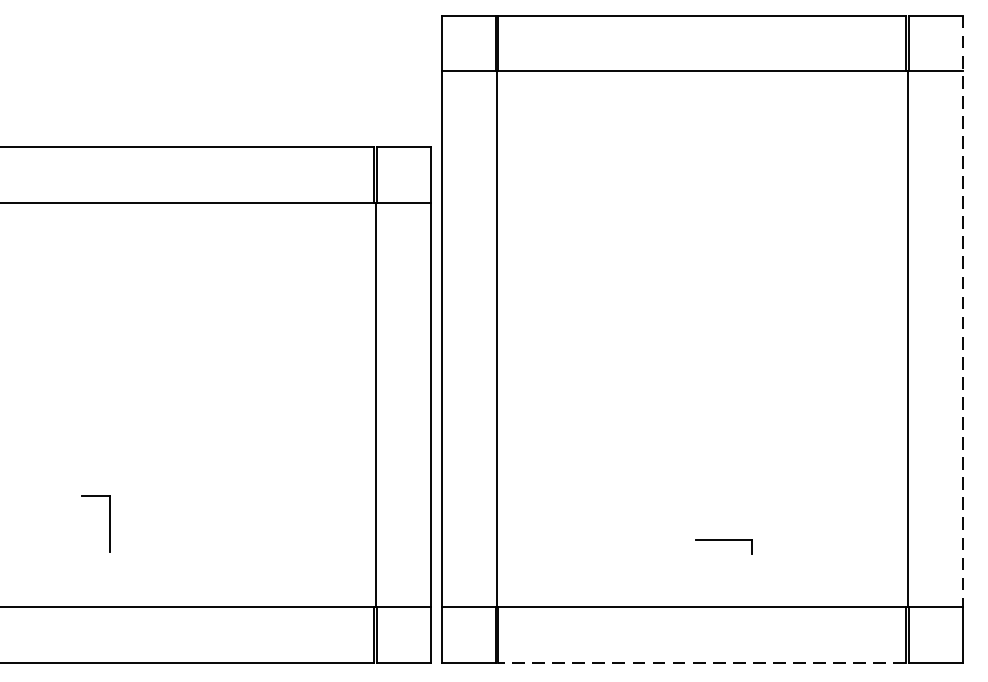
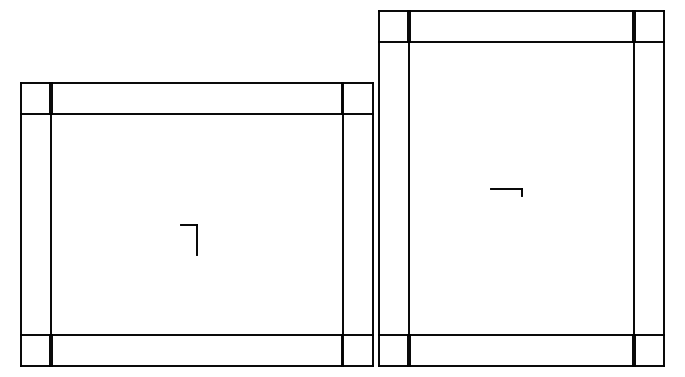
line: (963, 311) -> (664, 173), dashed -> solid
part: (109, 523) -> (196, 239), moved
part: (724, 547) -> (506, 192), moved
line: (702, 662) -> (521, 365), dashed -> solid

